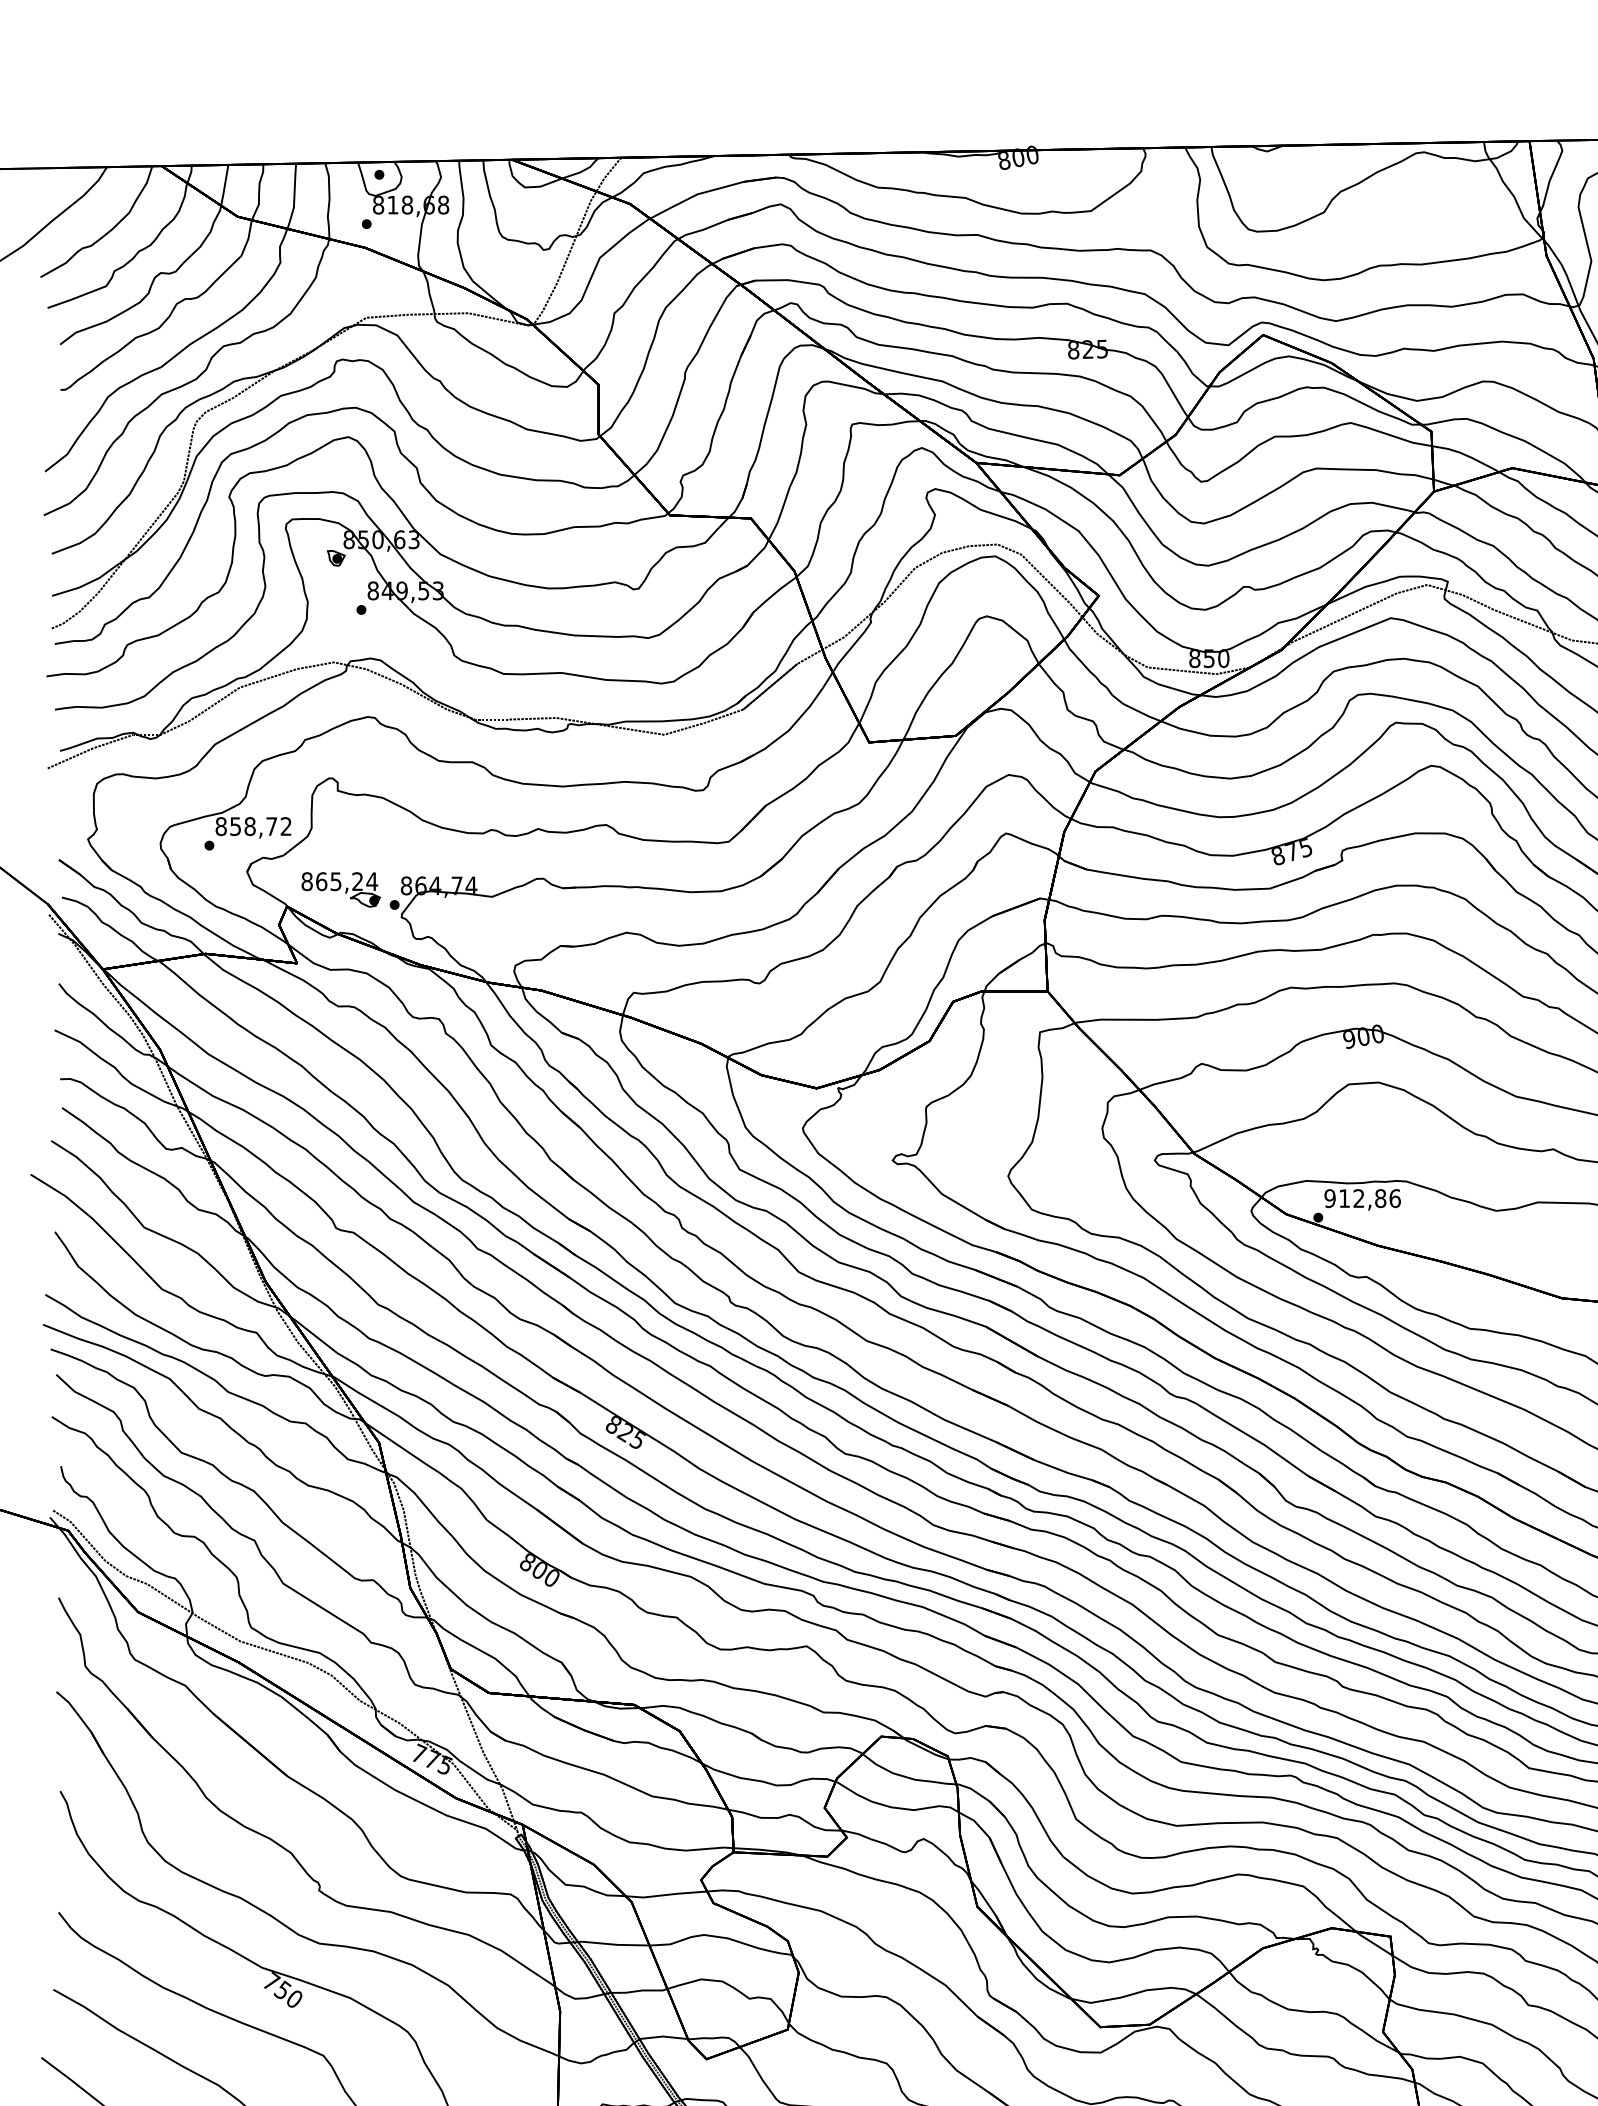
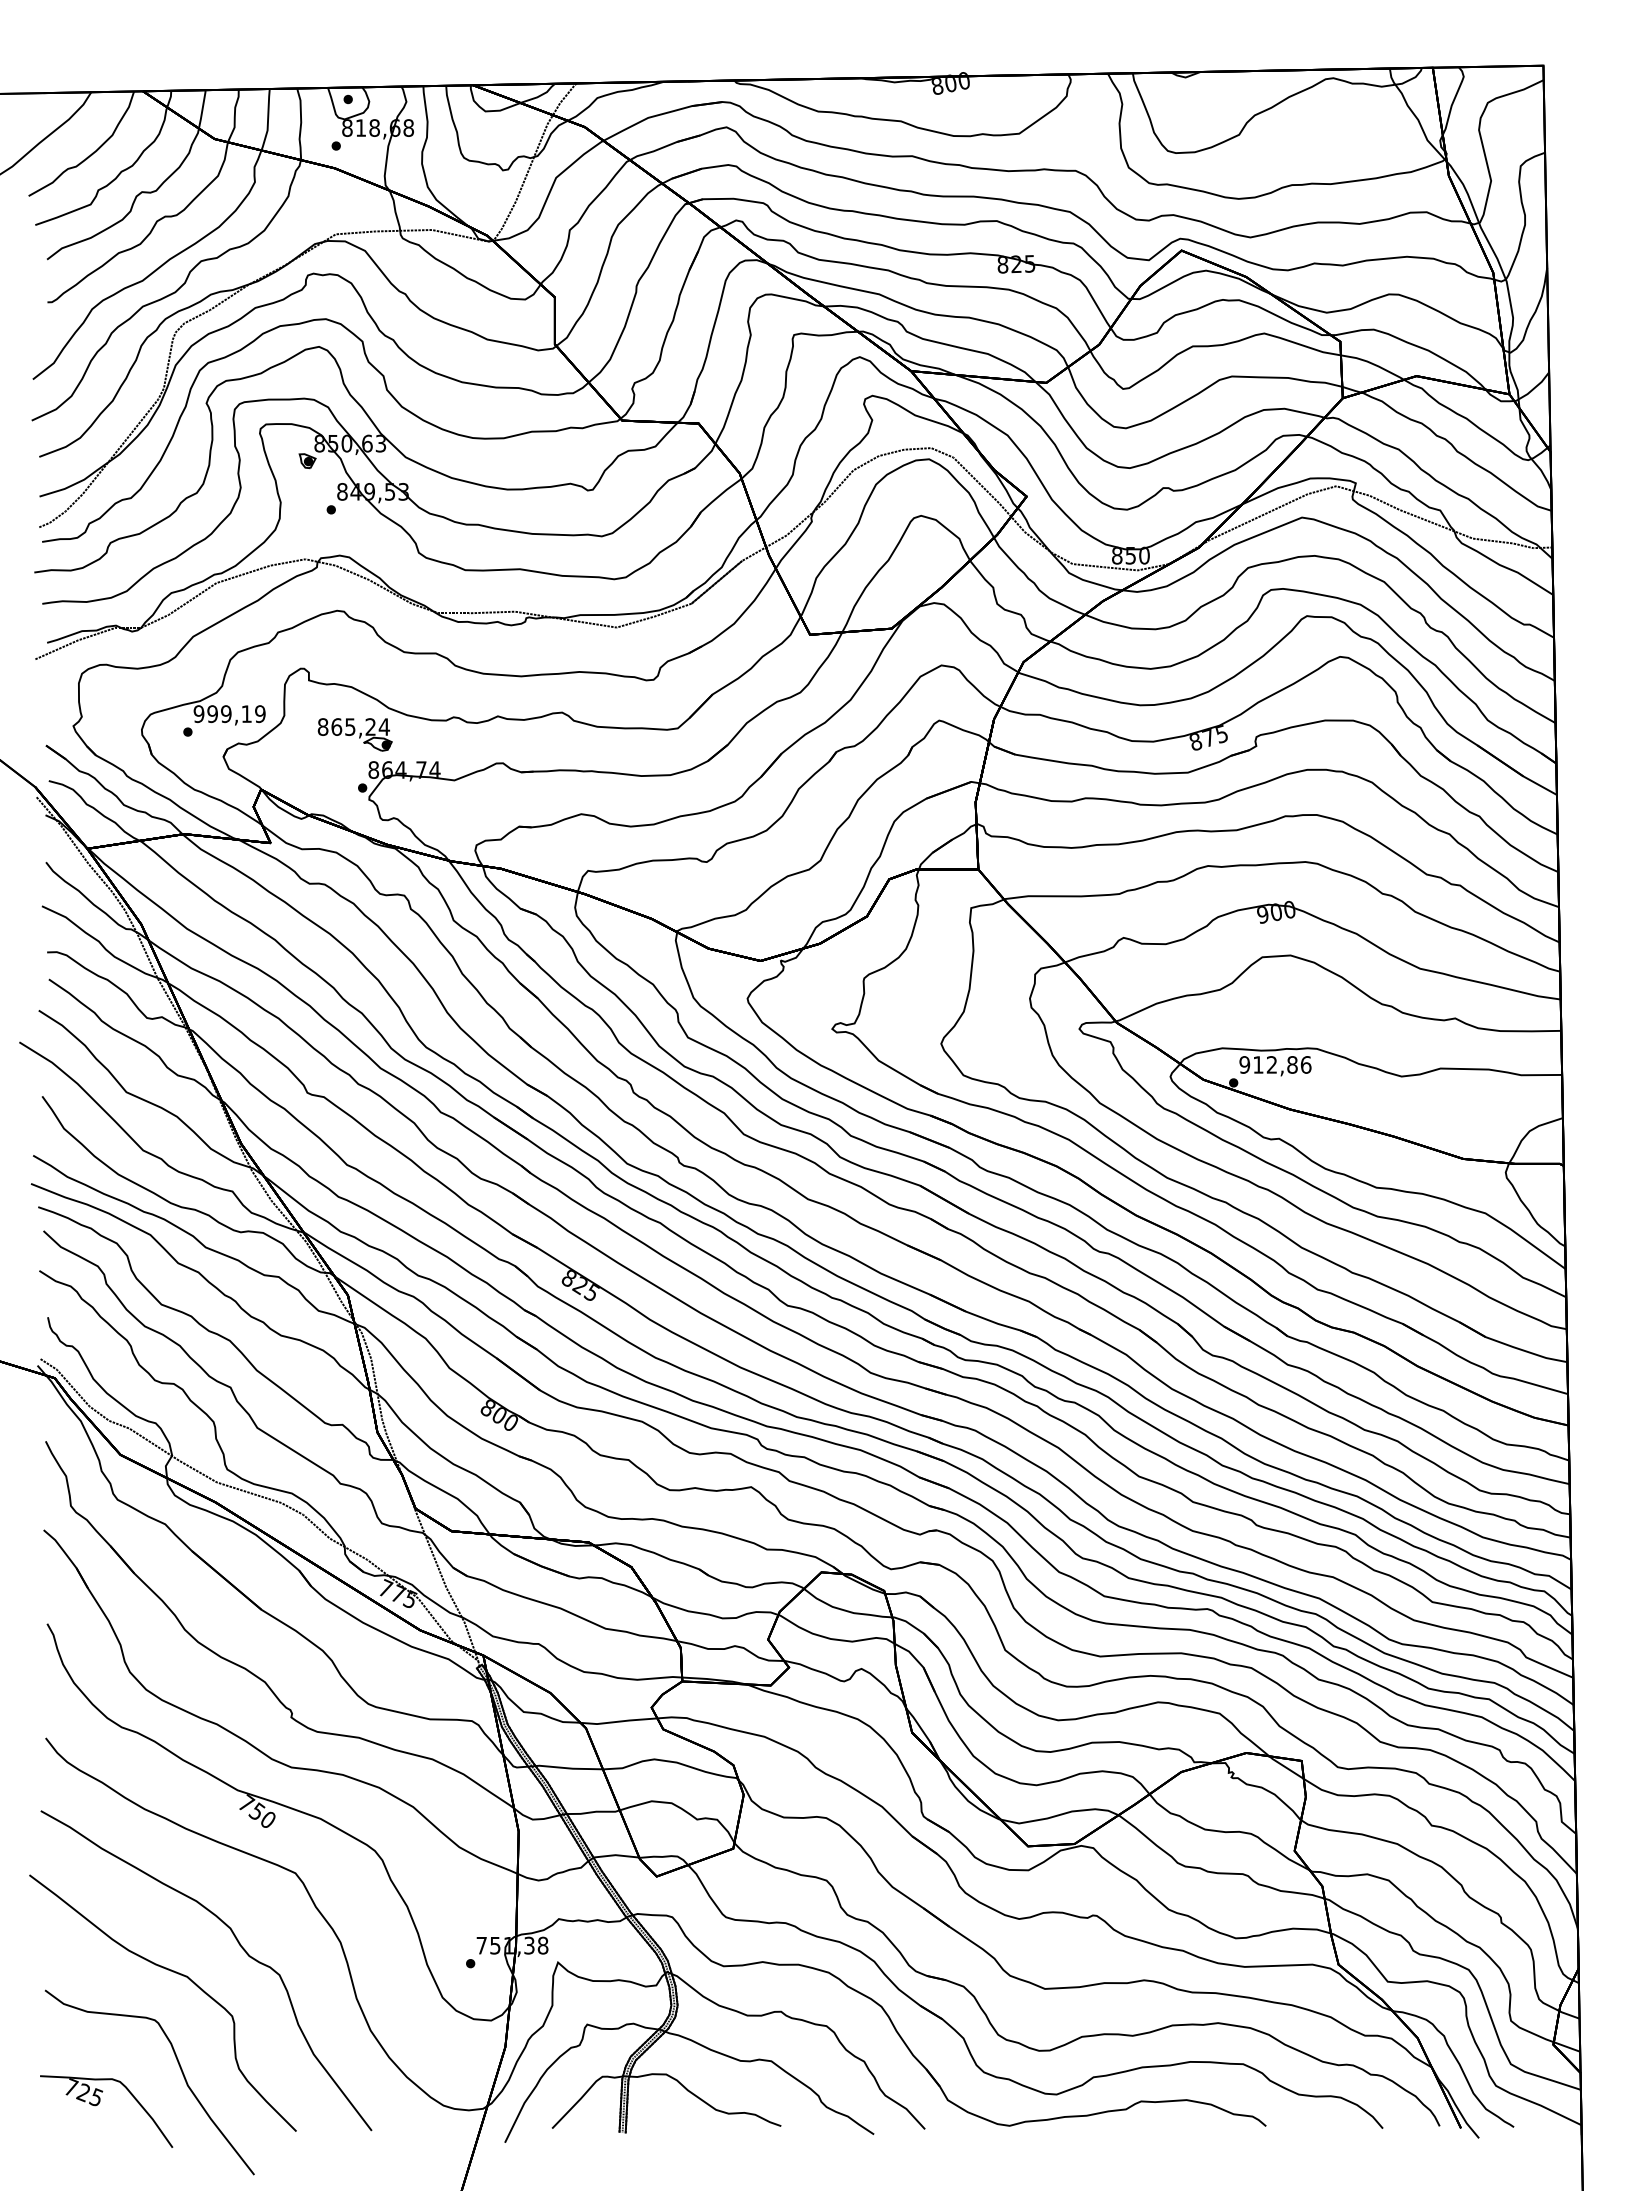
text: (253, 826) -> (229, 714), 858,72 -> 999,19
part: (340, 889) -> (354, 734), moved

